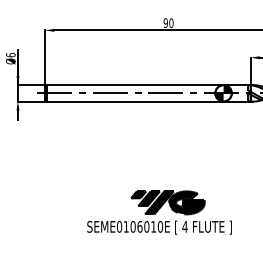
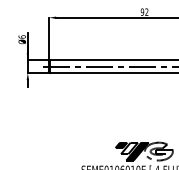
text: (171, 23) -> (146, 12), 90 -> 92
fill: (149, 198) -> (129, 148), removed
fill: (186, 202) -> (158, 151), removed

